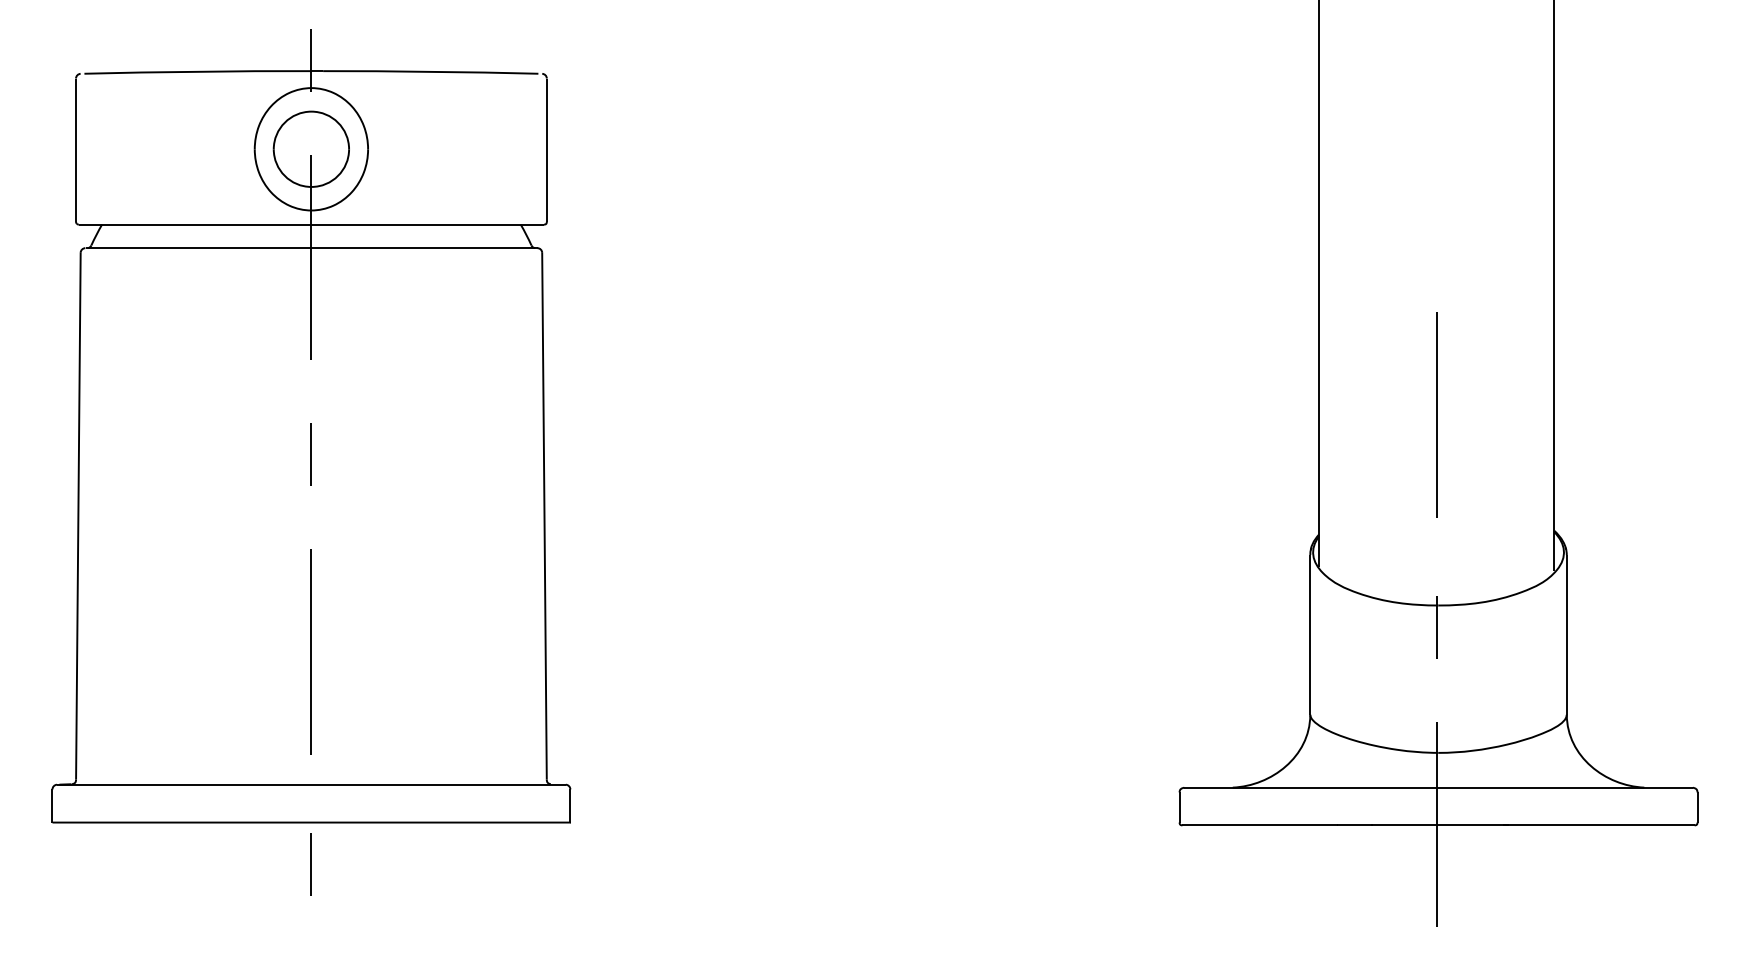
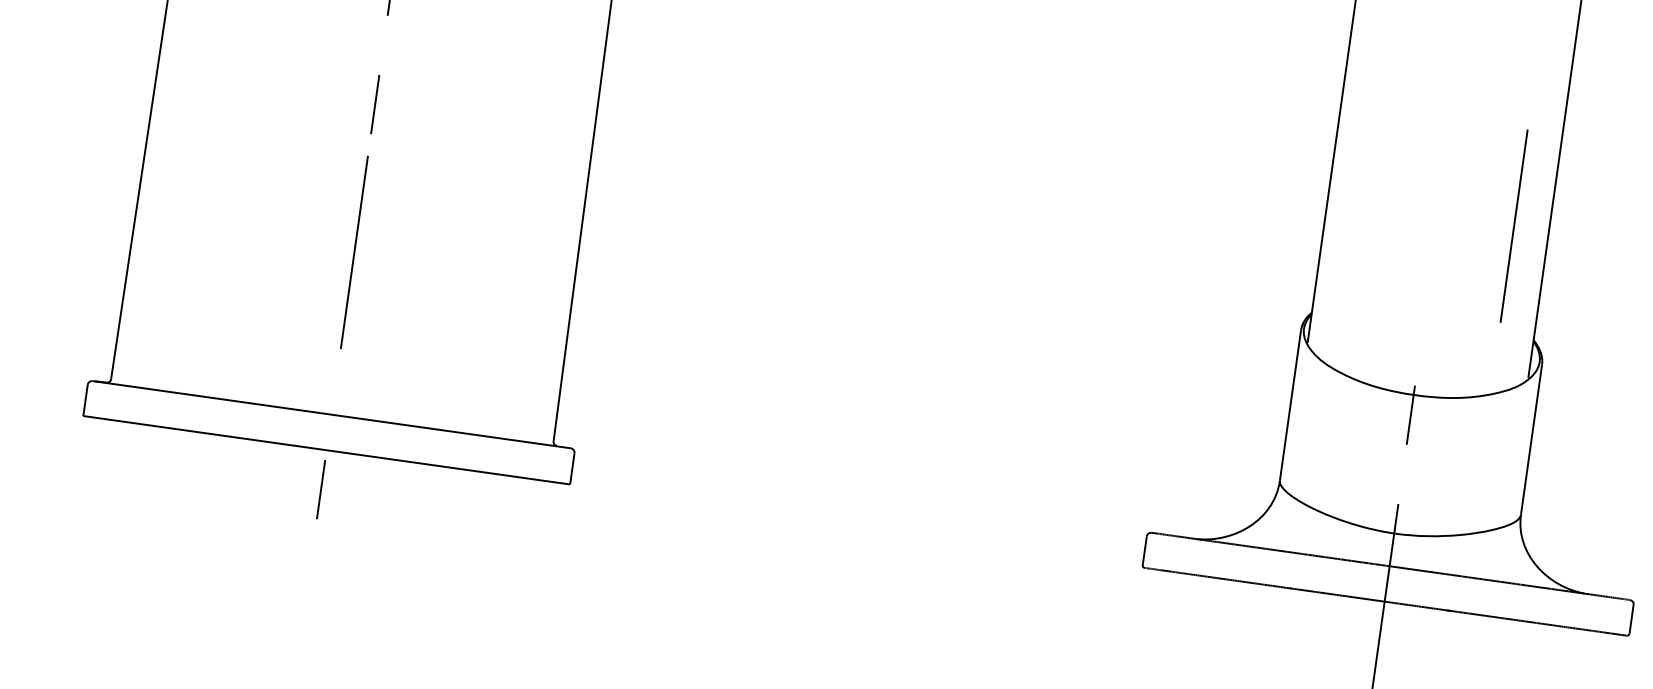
line: (1436, 414) -> (1513, 225), moved
line: (310, 651) -> (353, 251), moved

